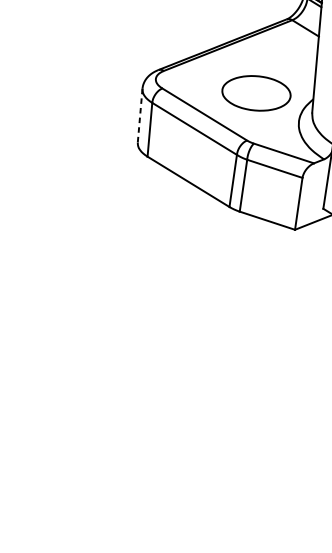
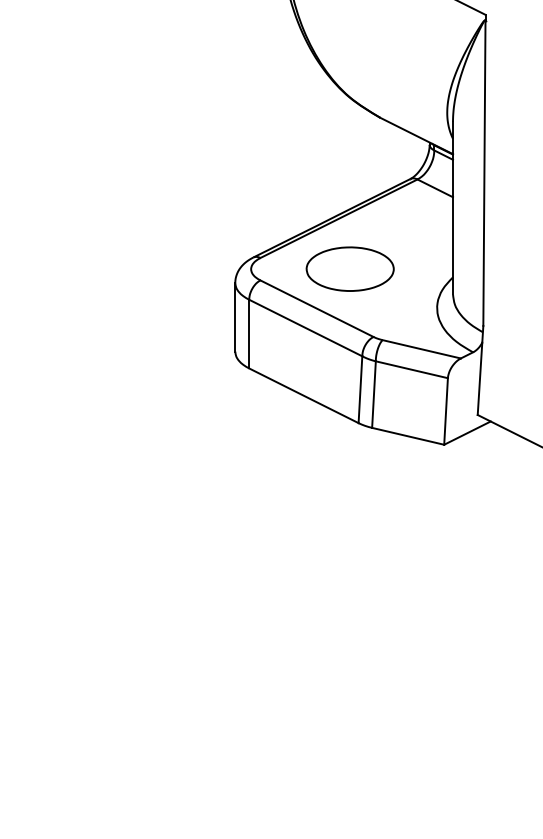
part: (255, 92) -> (349, 268), moved
line: (140, 115) -> (235, 317), dashed -> solid

